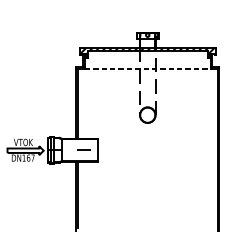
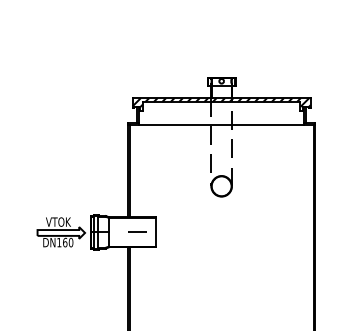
line: (147, 68) -> (221, 125), dashed -> solid
text: (32, 157) -> (70, 242), DN167 -> DN160

